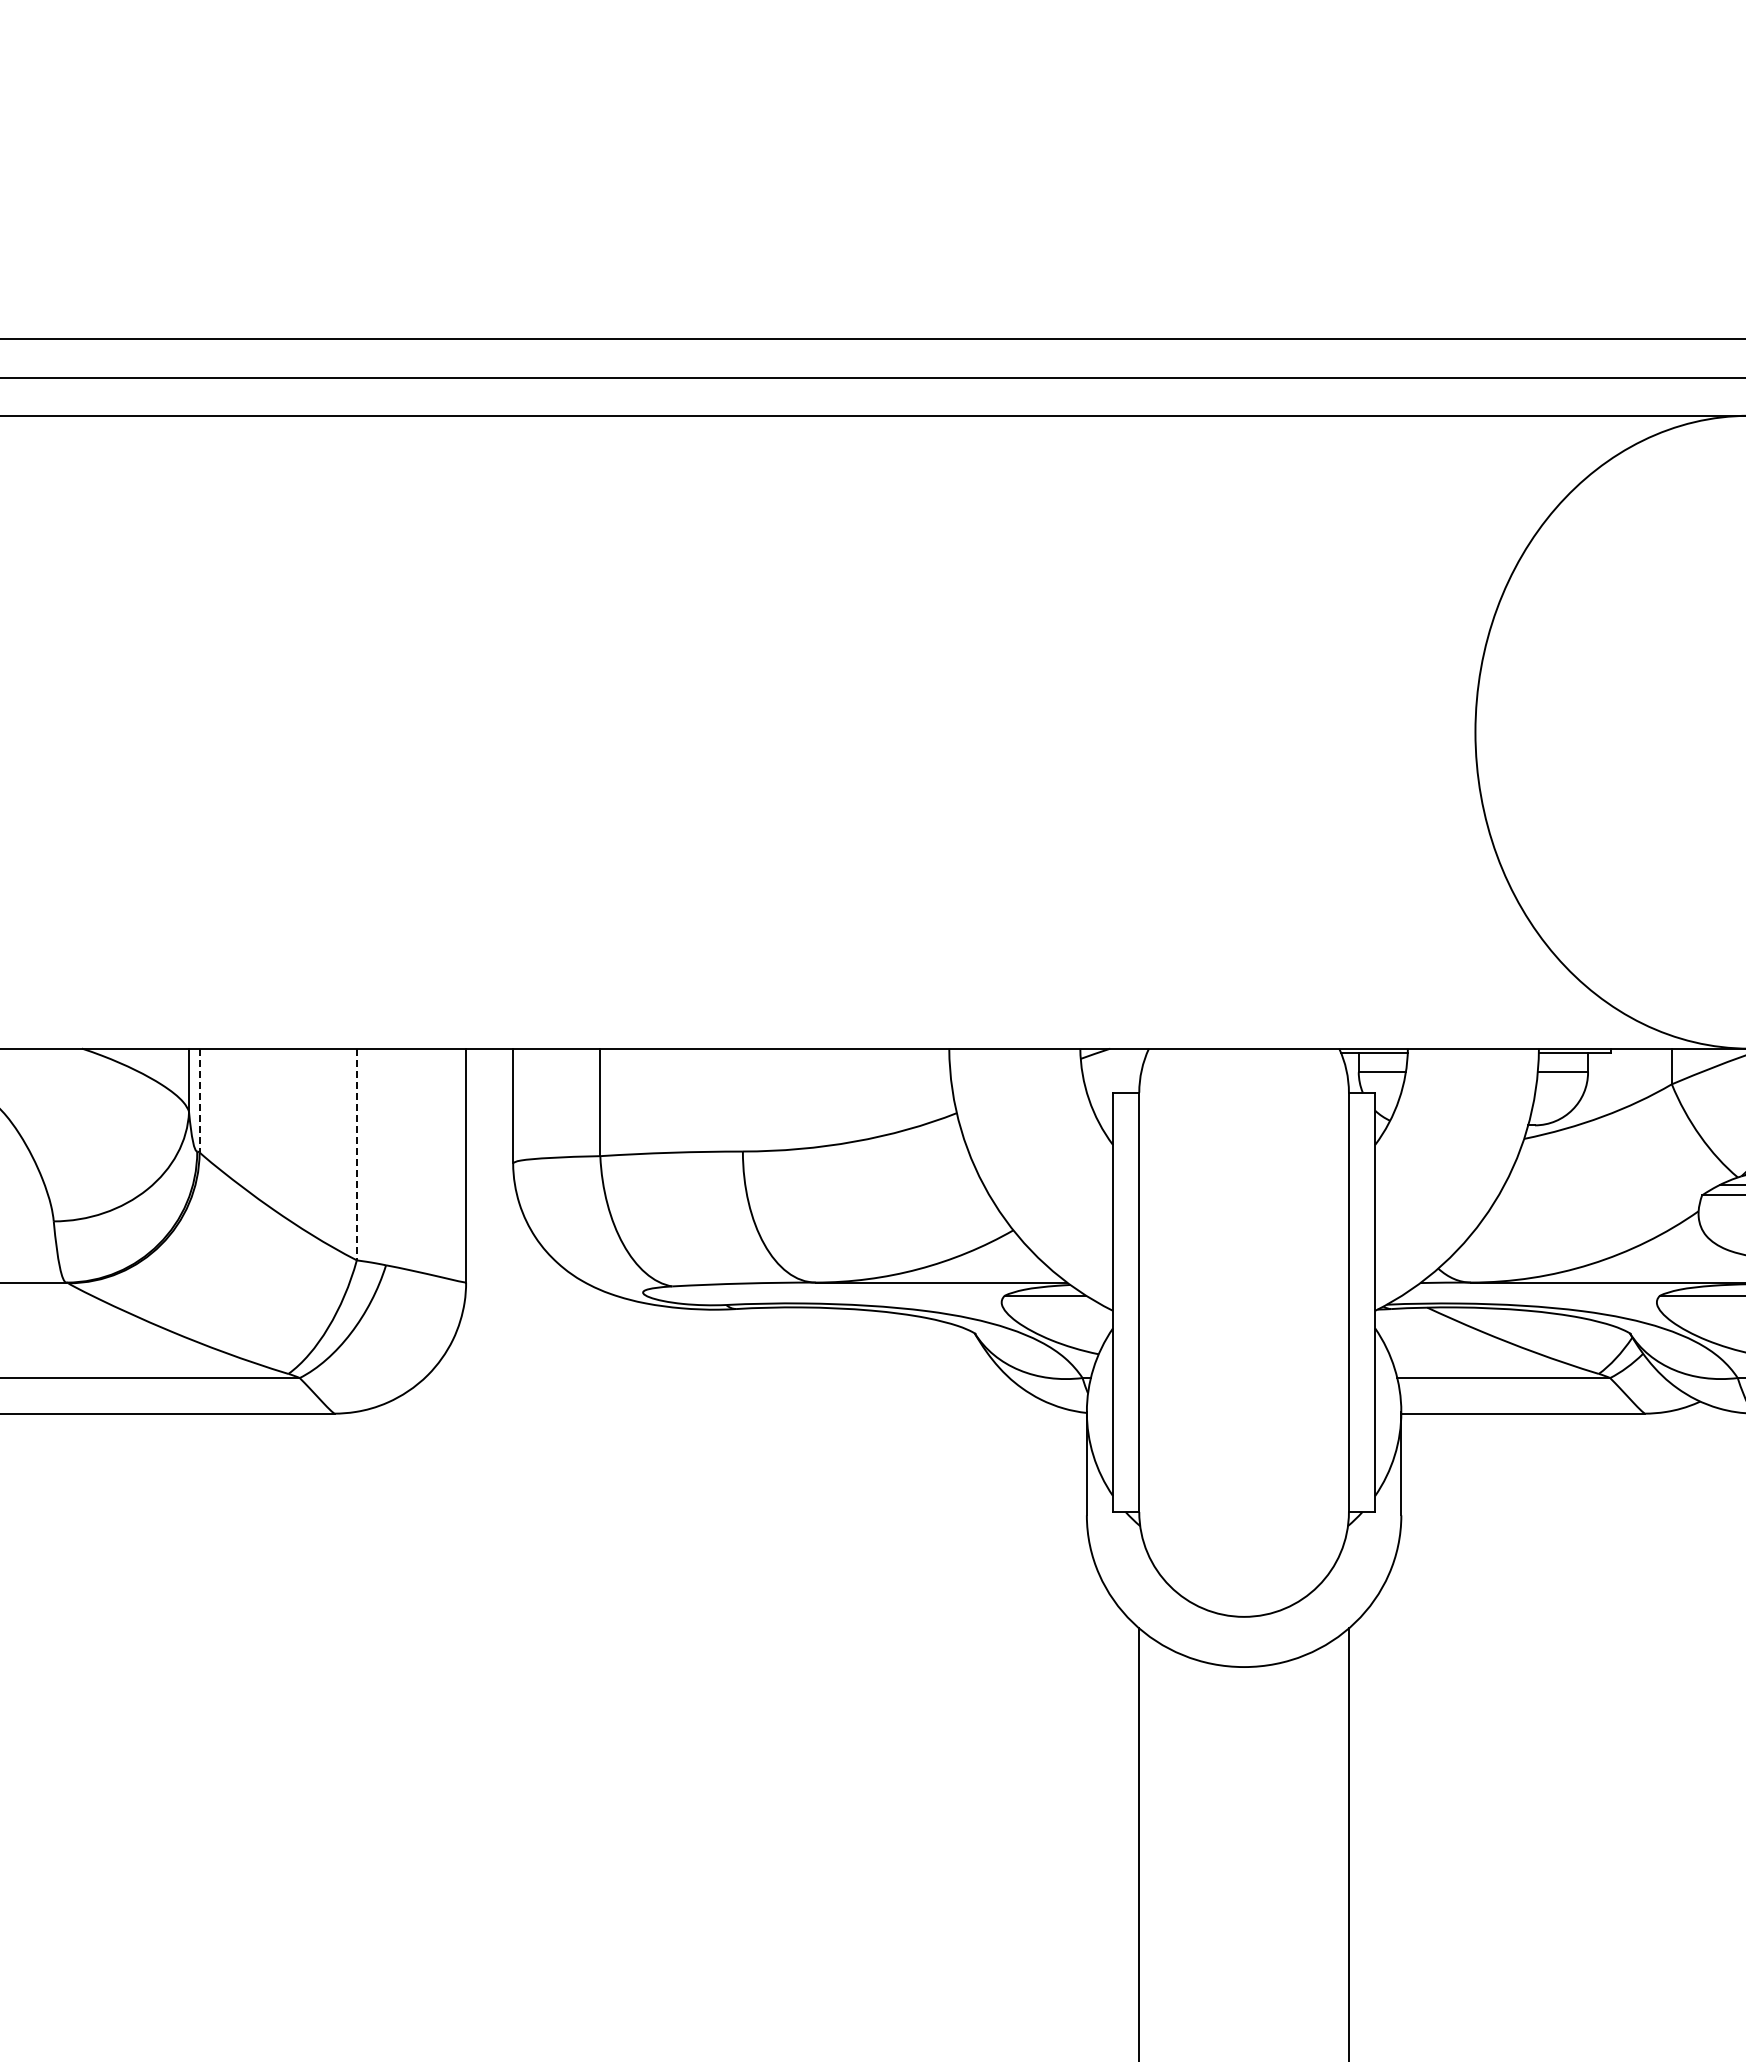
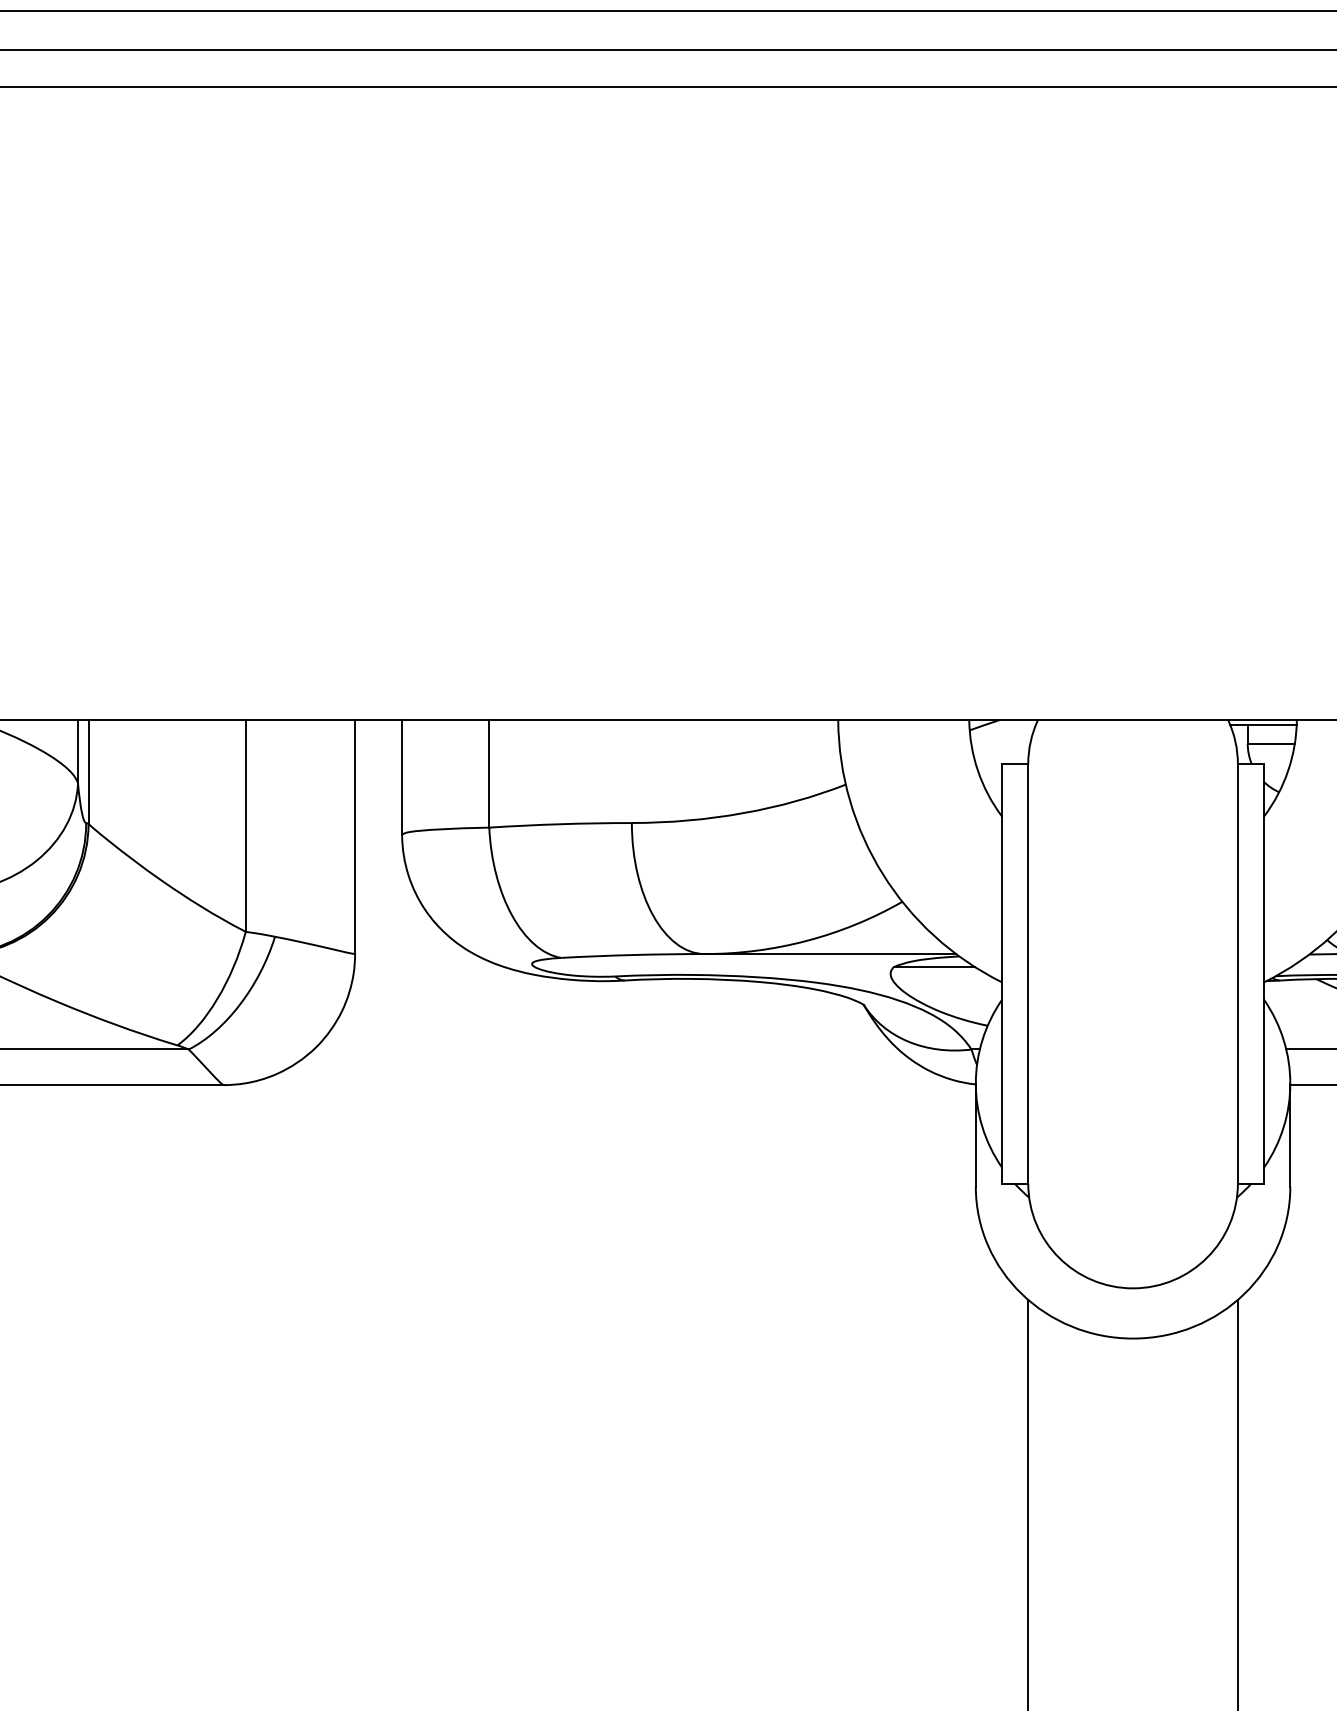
line: (199, 1100) -> (88, 771), dashed -> solid
line: (356, 1154) -> (245, 825), dashed -> solid

